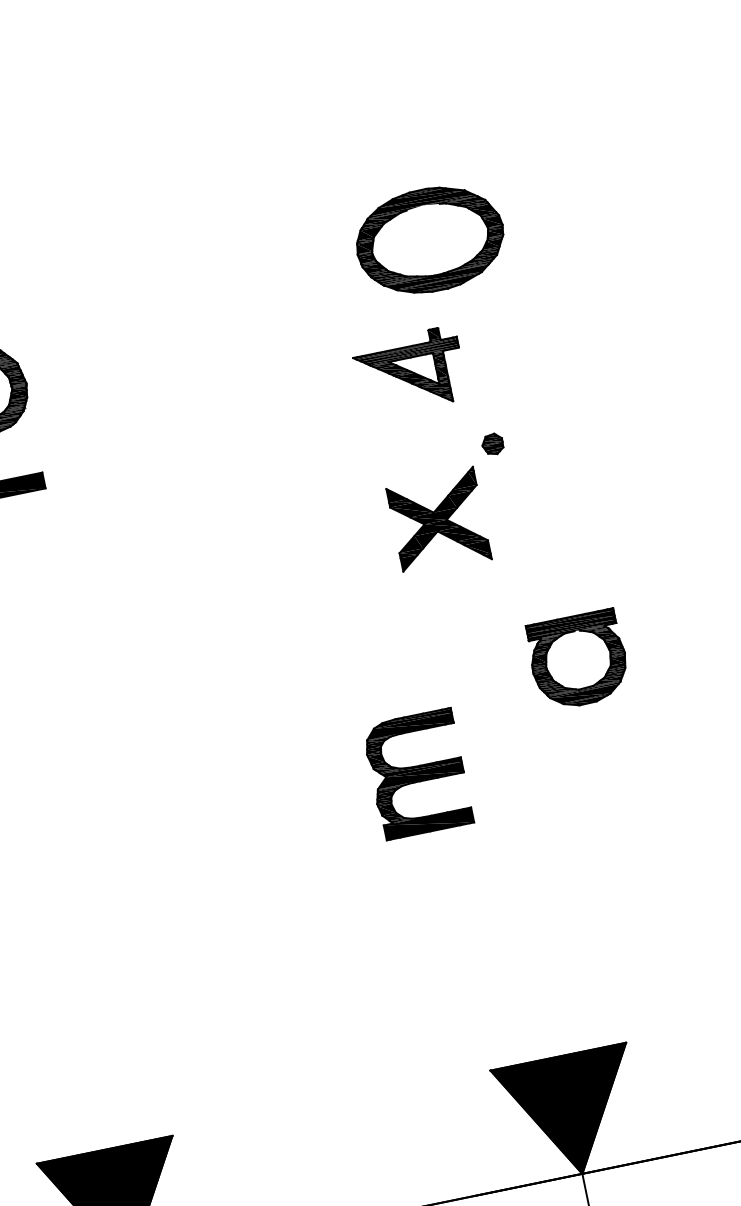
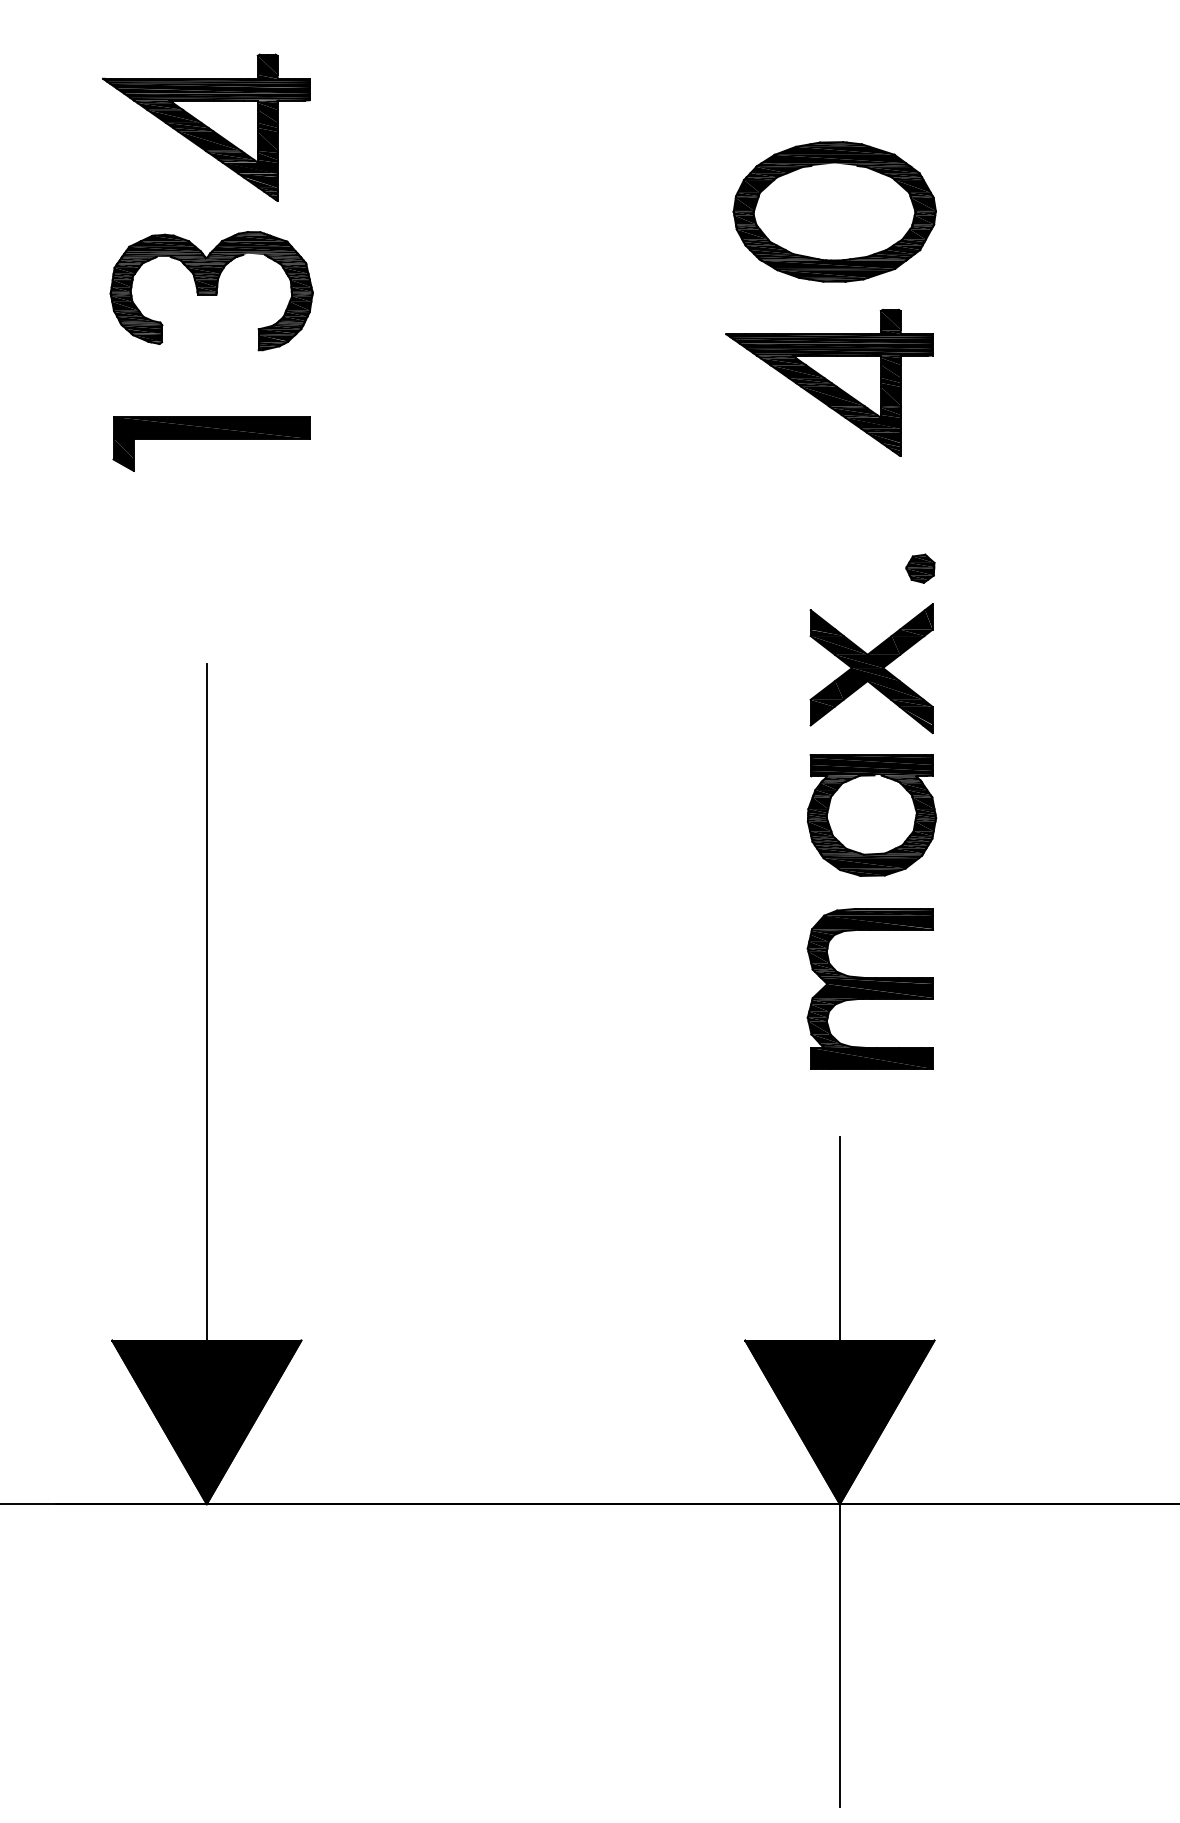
part: (429, 239) -> (834, 211), moved
part: (409, 371) -> (829, 382), size x1.43
part: (492, 444) -> (920, 568), moved
part: (438, 521) -> (871, 668), moved
part: (578, 660) -> (871, 815), moved
part: (417, 774) -> (869, 988), moved
line: (54, 907) -> (206, 1002), added
line: (543, 983) -> (839, 1238), added

